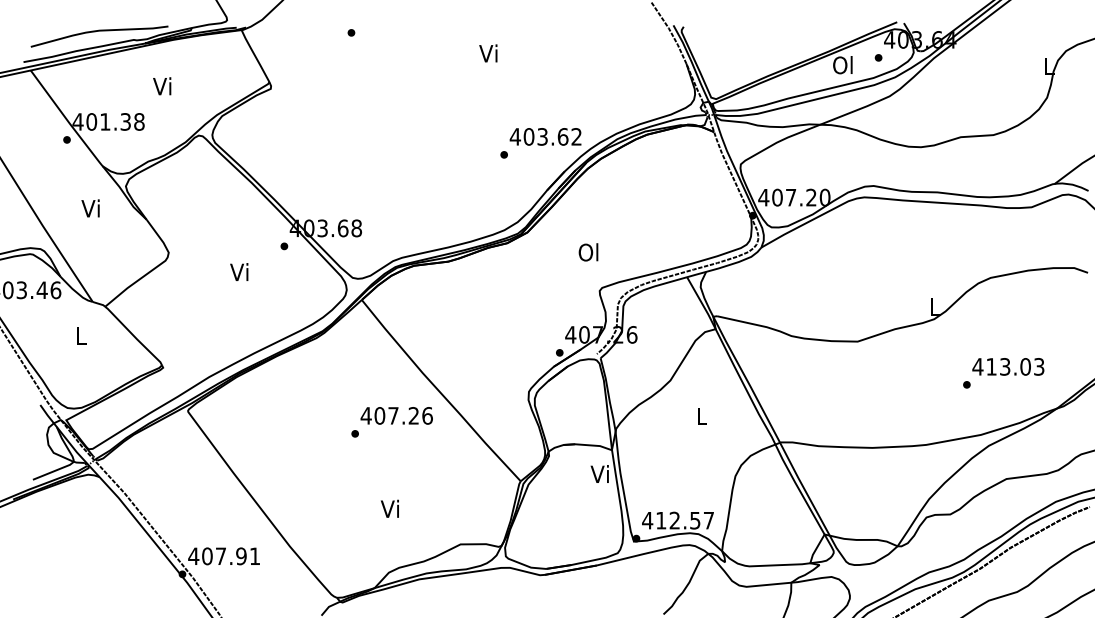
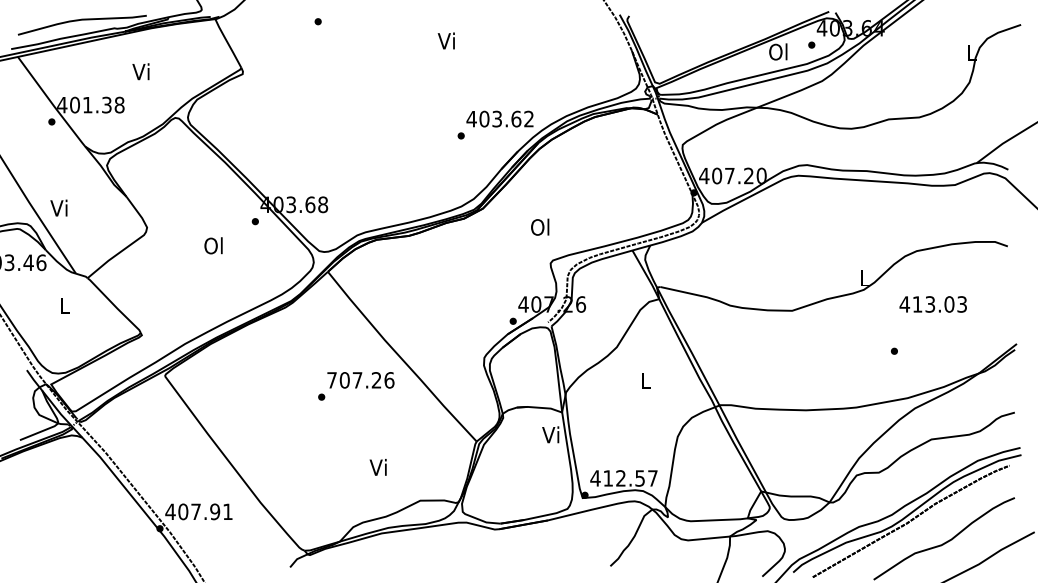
text: (90, 207) -> (58, 207), moved
text: (239, 271) -> (213, 245), Vi -> Ol
text: (1007, 366) -> (932, 304), moved
text: (365, 416) -> (331, 380), 407.26 -> 707.26
text: (389, 508) -> (377, 467), moved

